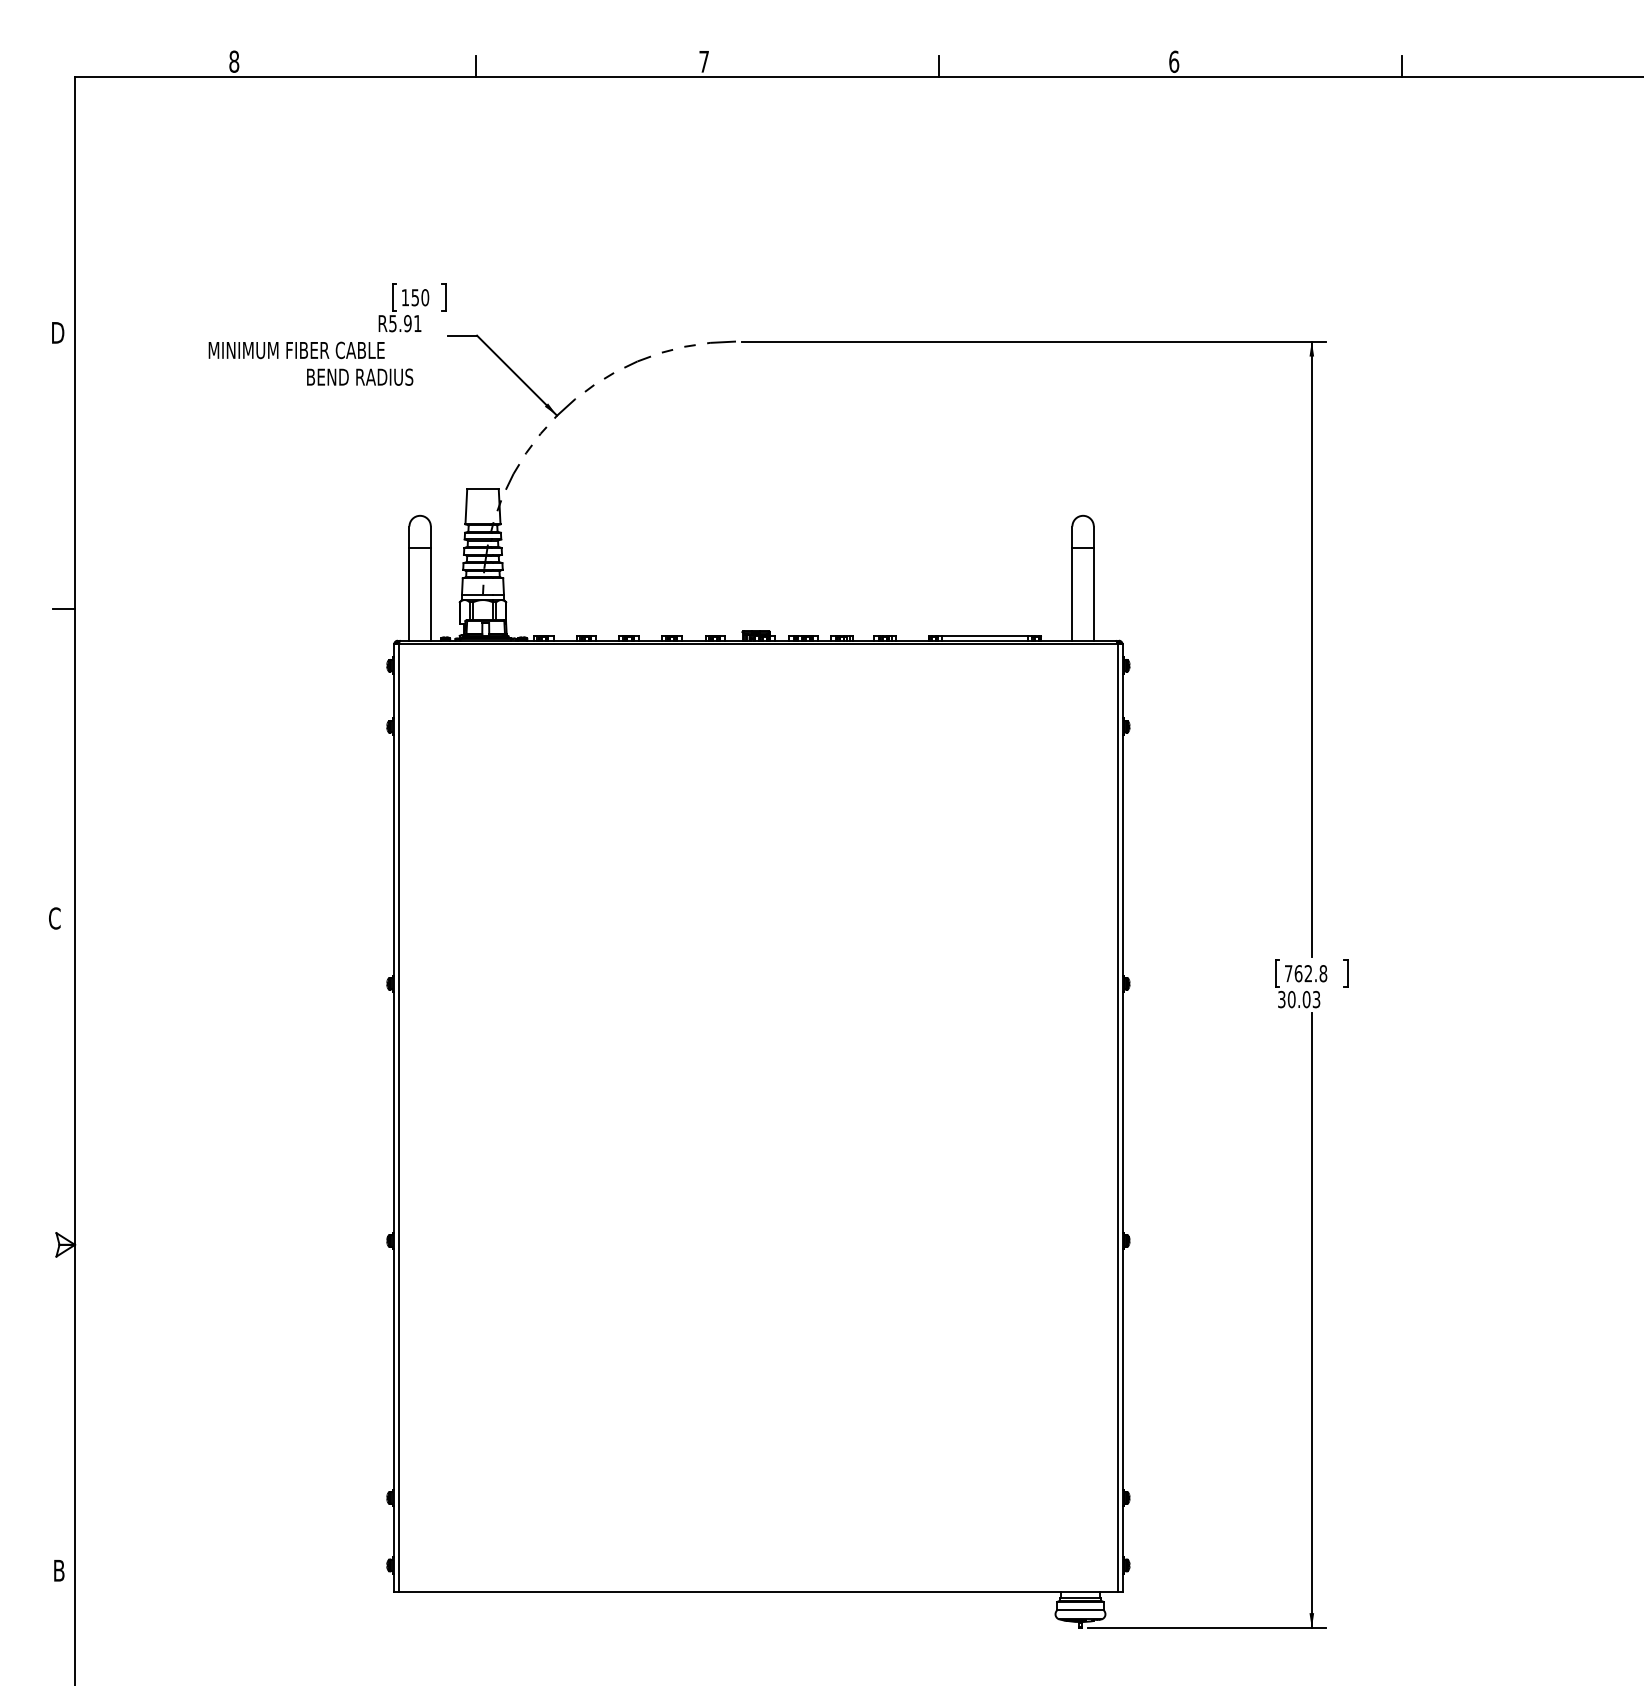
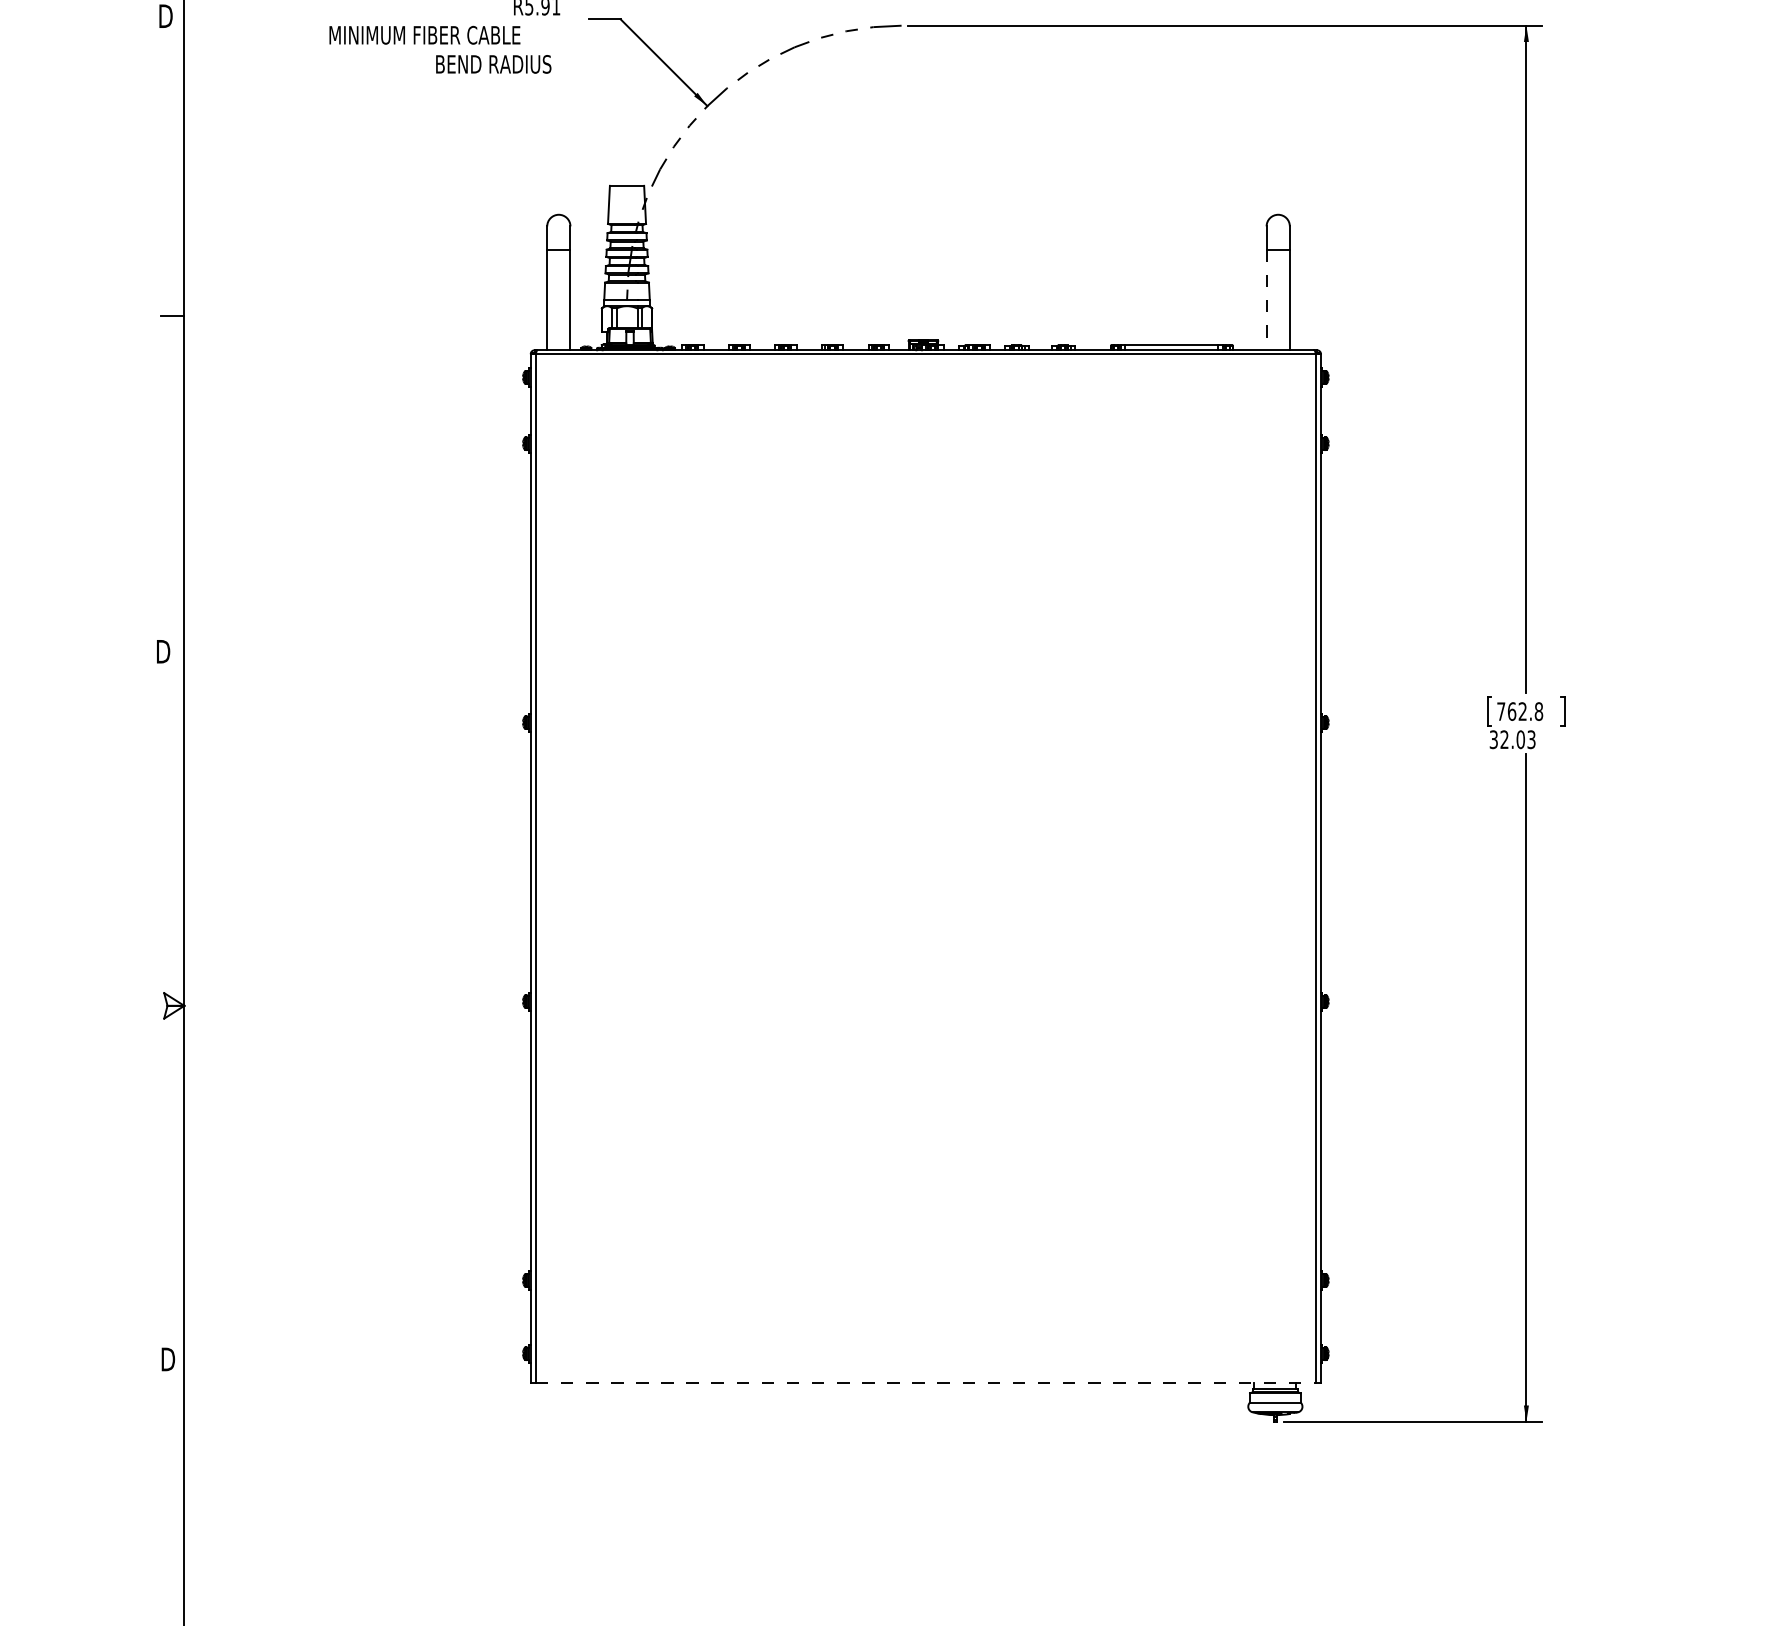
line: (1072, 594) -> (1266, 300), solid -> dashed
text: (55, 918) -> (163, 651), C -> D
text: (1291, 999) -> (1504, 739), 30.03 -> 32.03
text: (61, 1570) -> (169, 1359), B -> D
line: (758, 1592) -> (925, 1383), solid -> dashed

